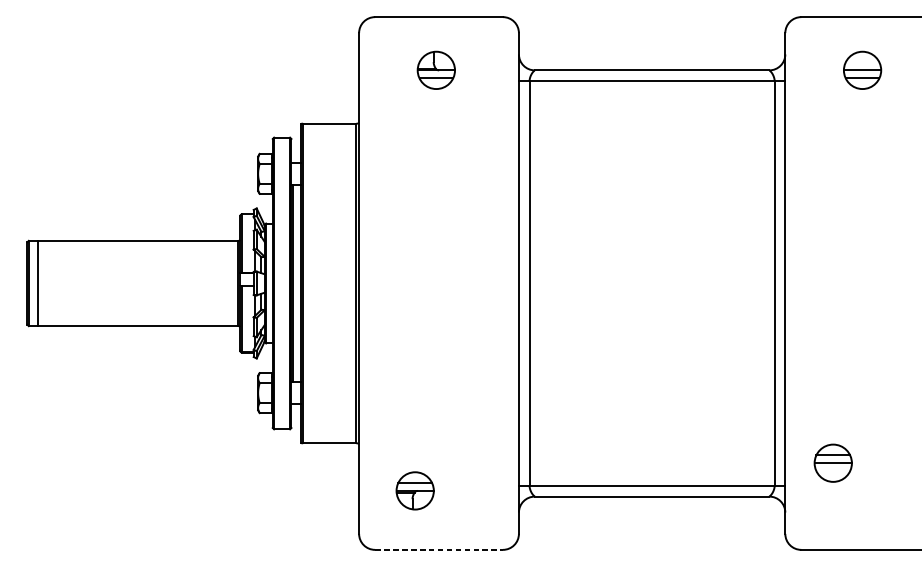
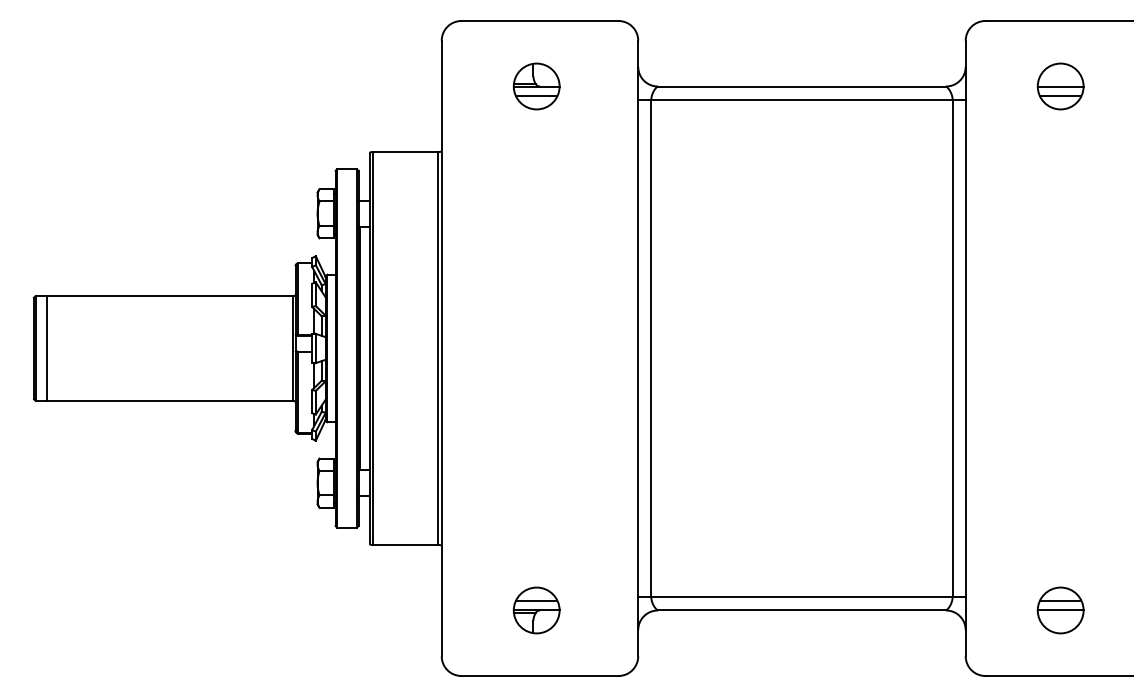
part: (833, 463) -> (1060, 610), moved
part: (415, 490) -> (536, 610), moved
line: (438, 549) -> (539, 675), dashed -> solid

